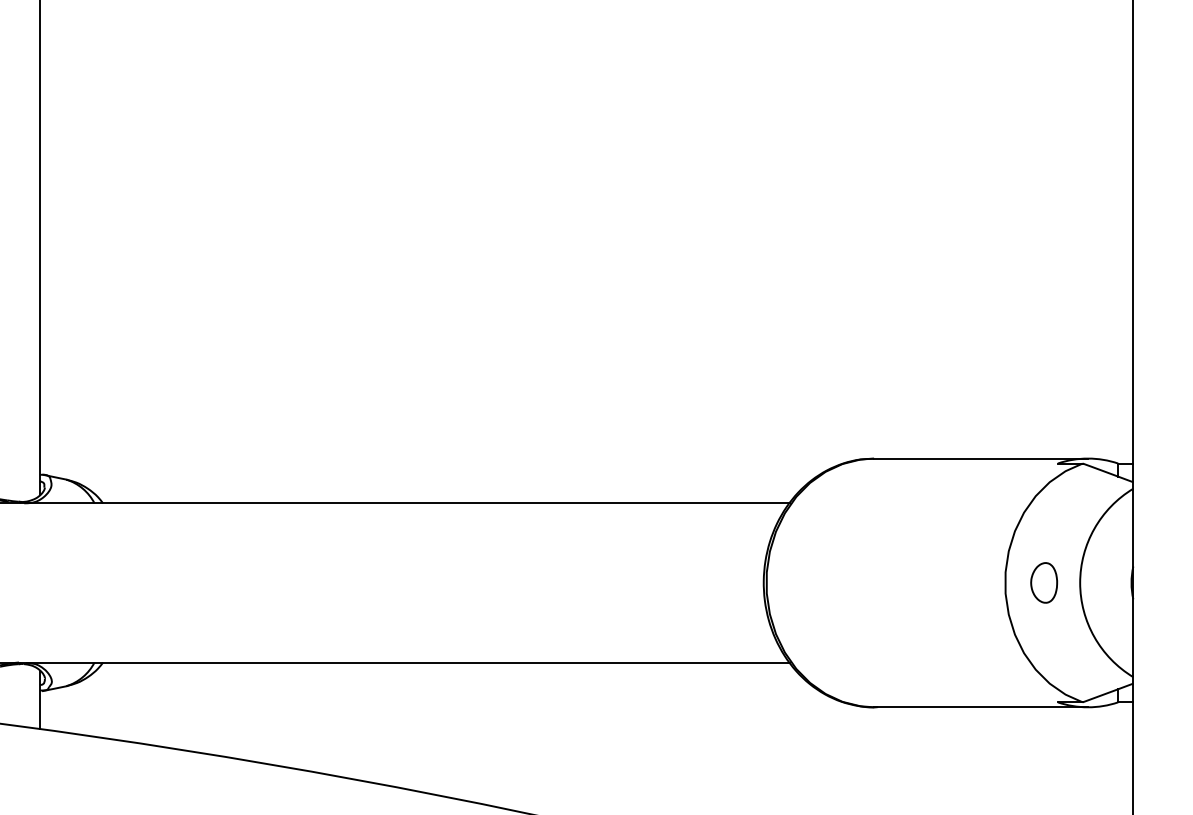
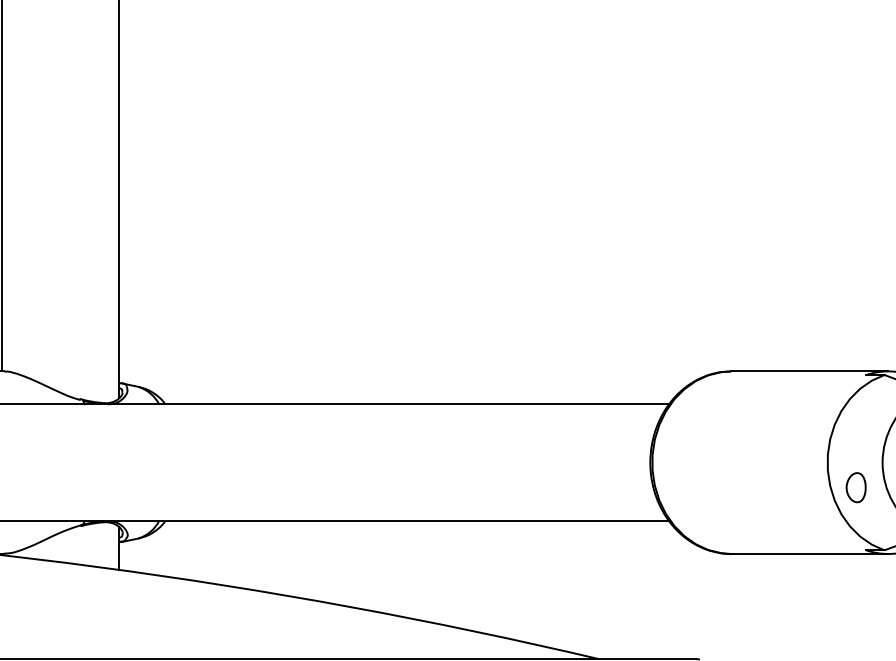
part: (1043, 582) -> (855, 487), moved

